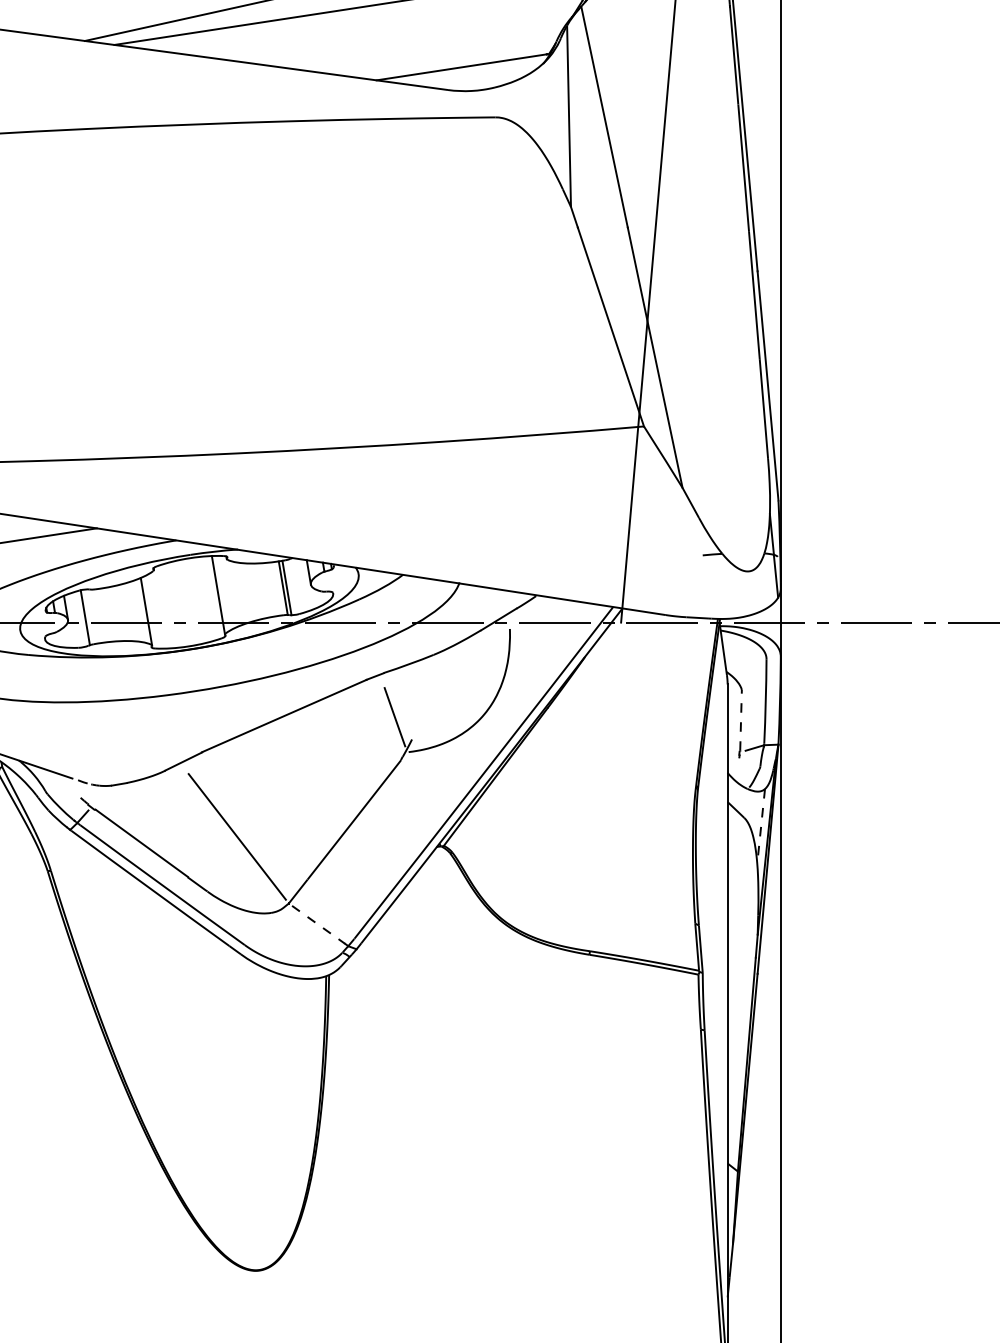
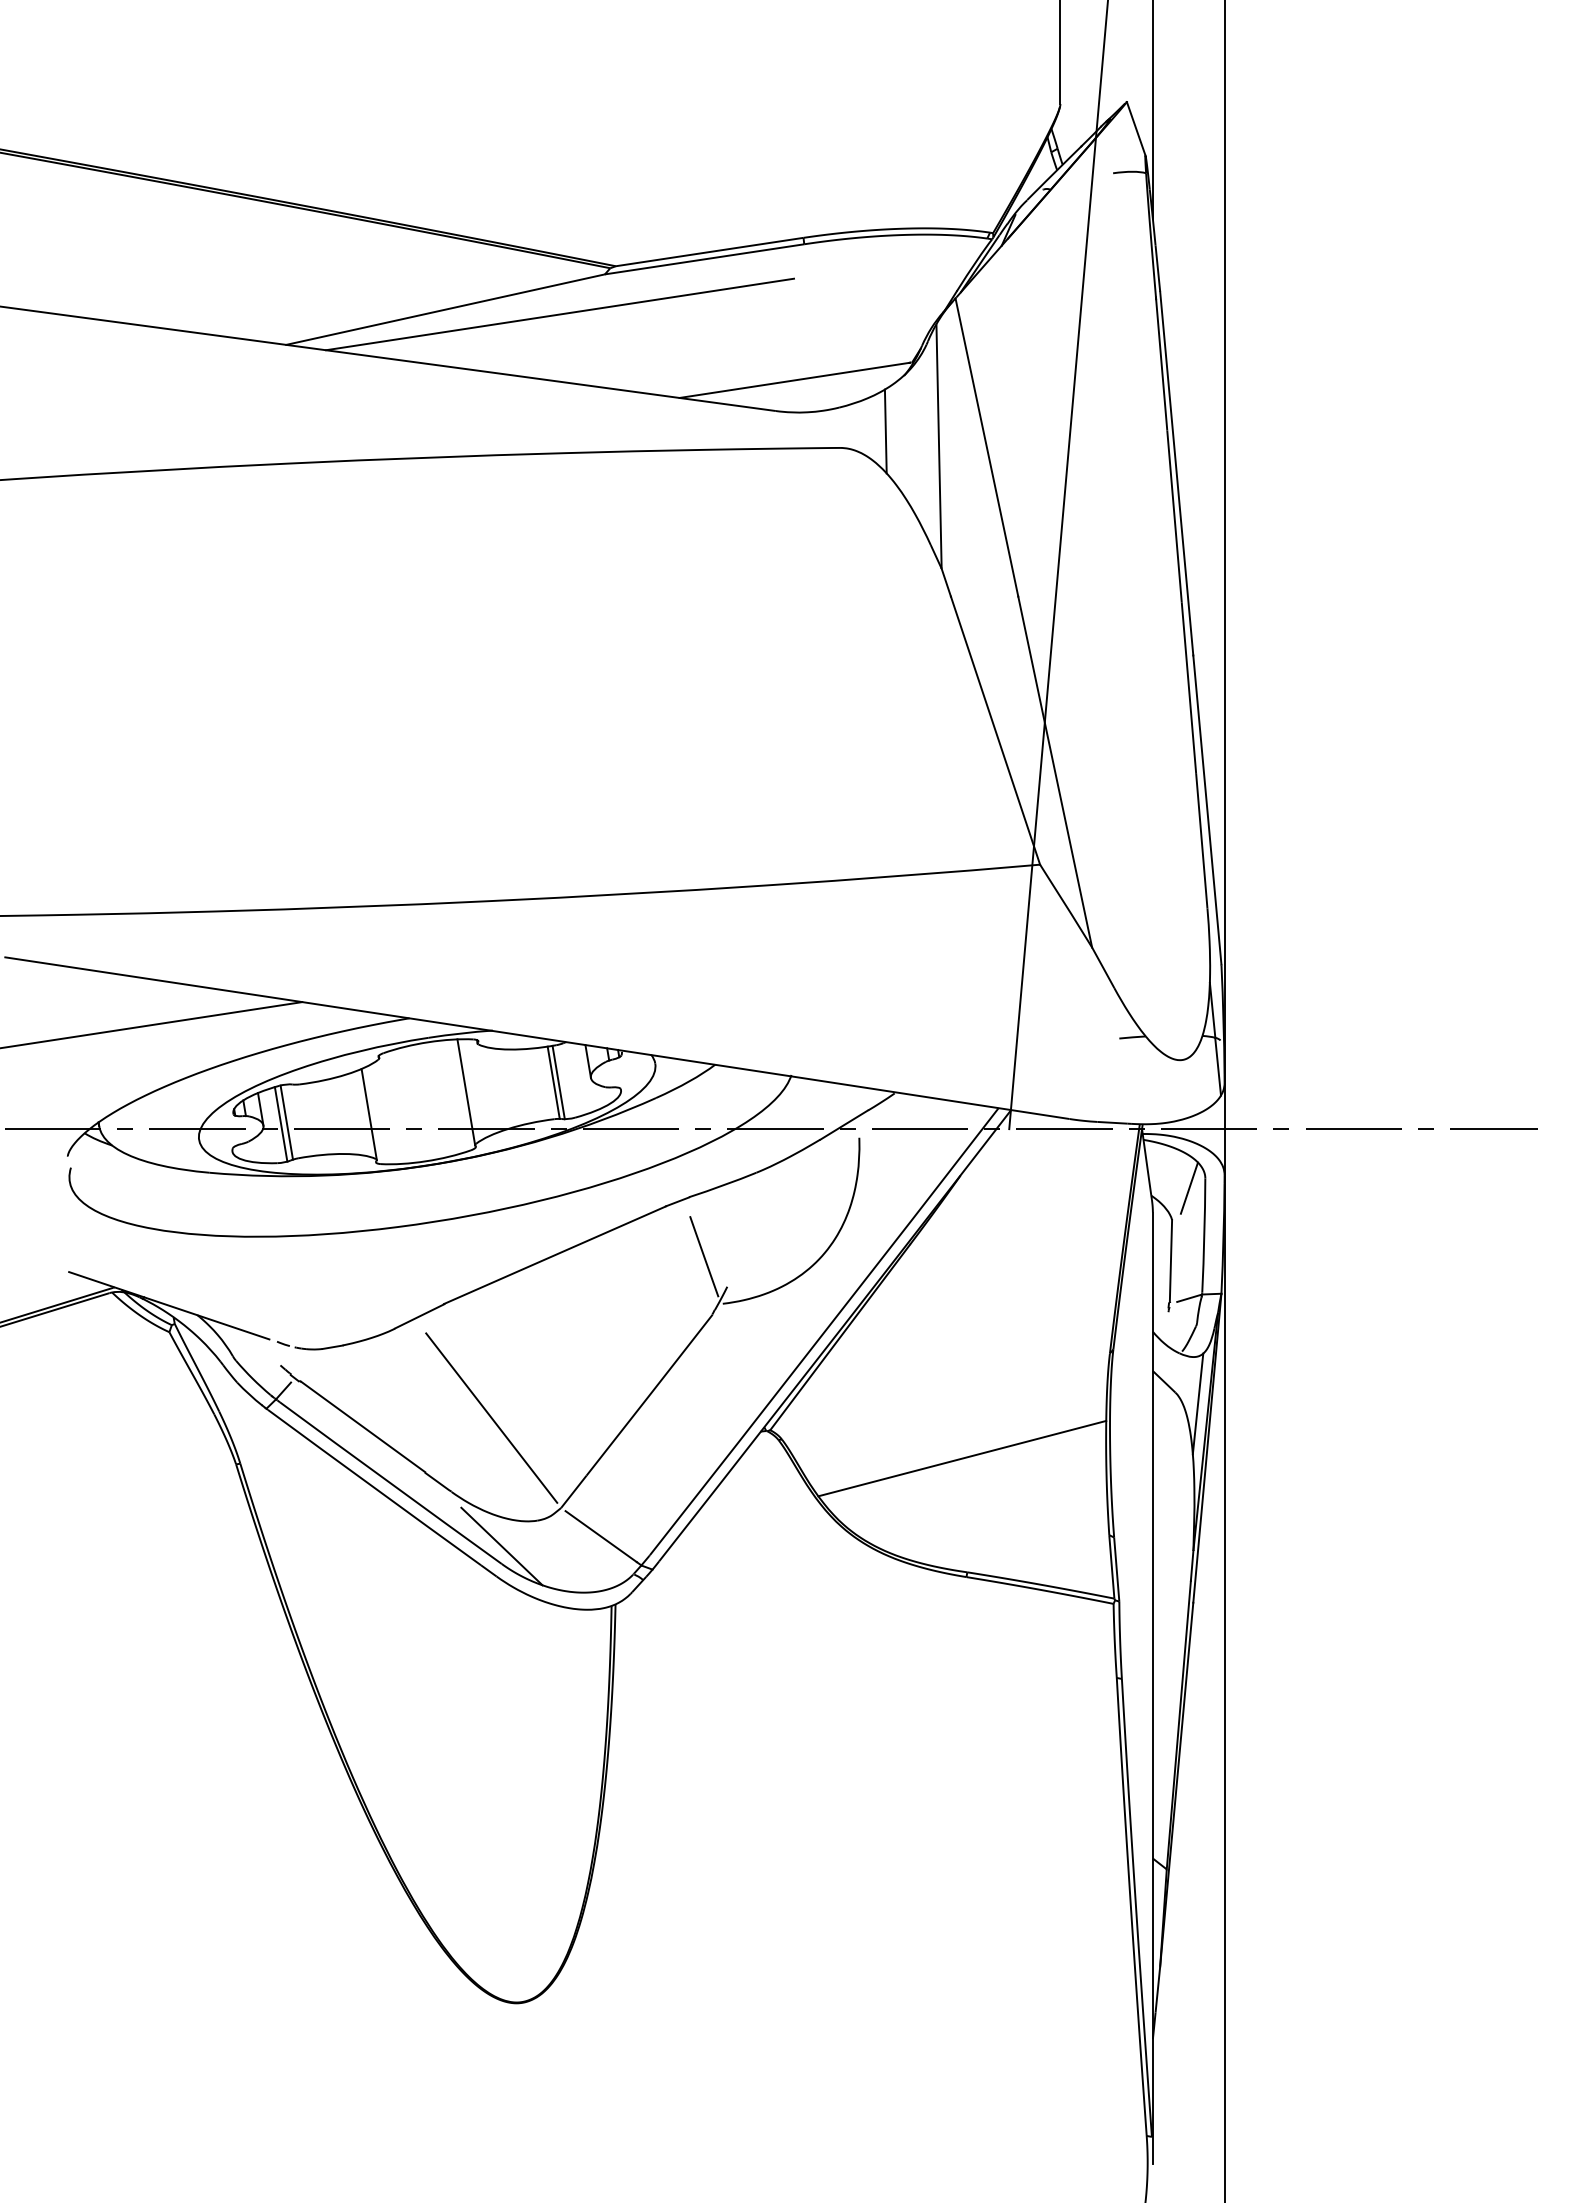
line: (529, 105) -> (885, 431), added
line: (80, 619) -> (280, 1124), added
line: (754, 665) -> (1188, 1187), added
line: (740, 720) -> (1170, 1260), dashed -> solid
line: (761, 826) -> (1198, 1403), dashed -> solid
line: (586, 866) -> (962, 1458), added
line: (318, 924) -> (601, 1536), dashed -> solid
line: (244, 932) -> (501, 1546), added

